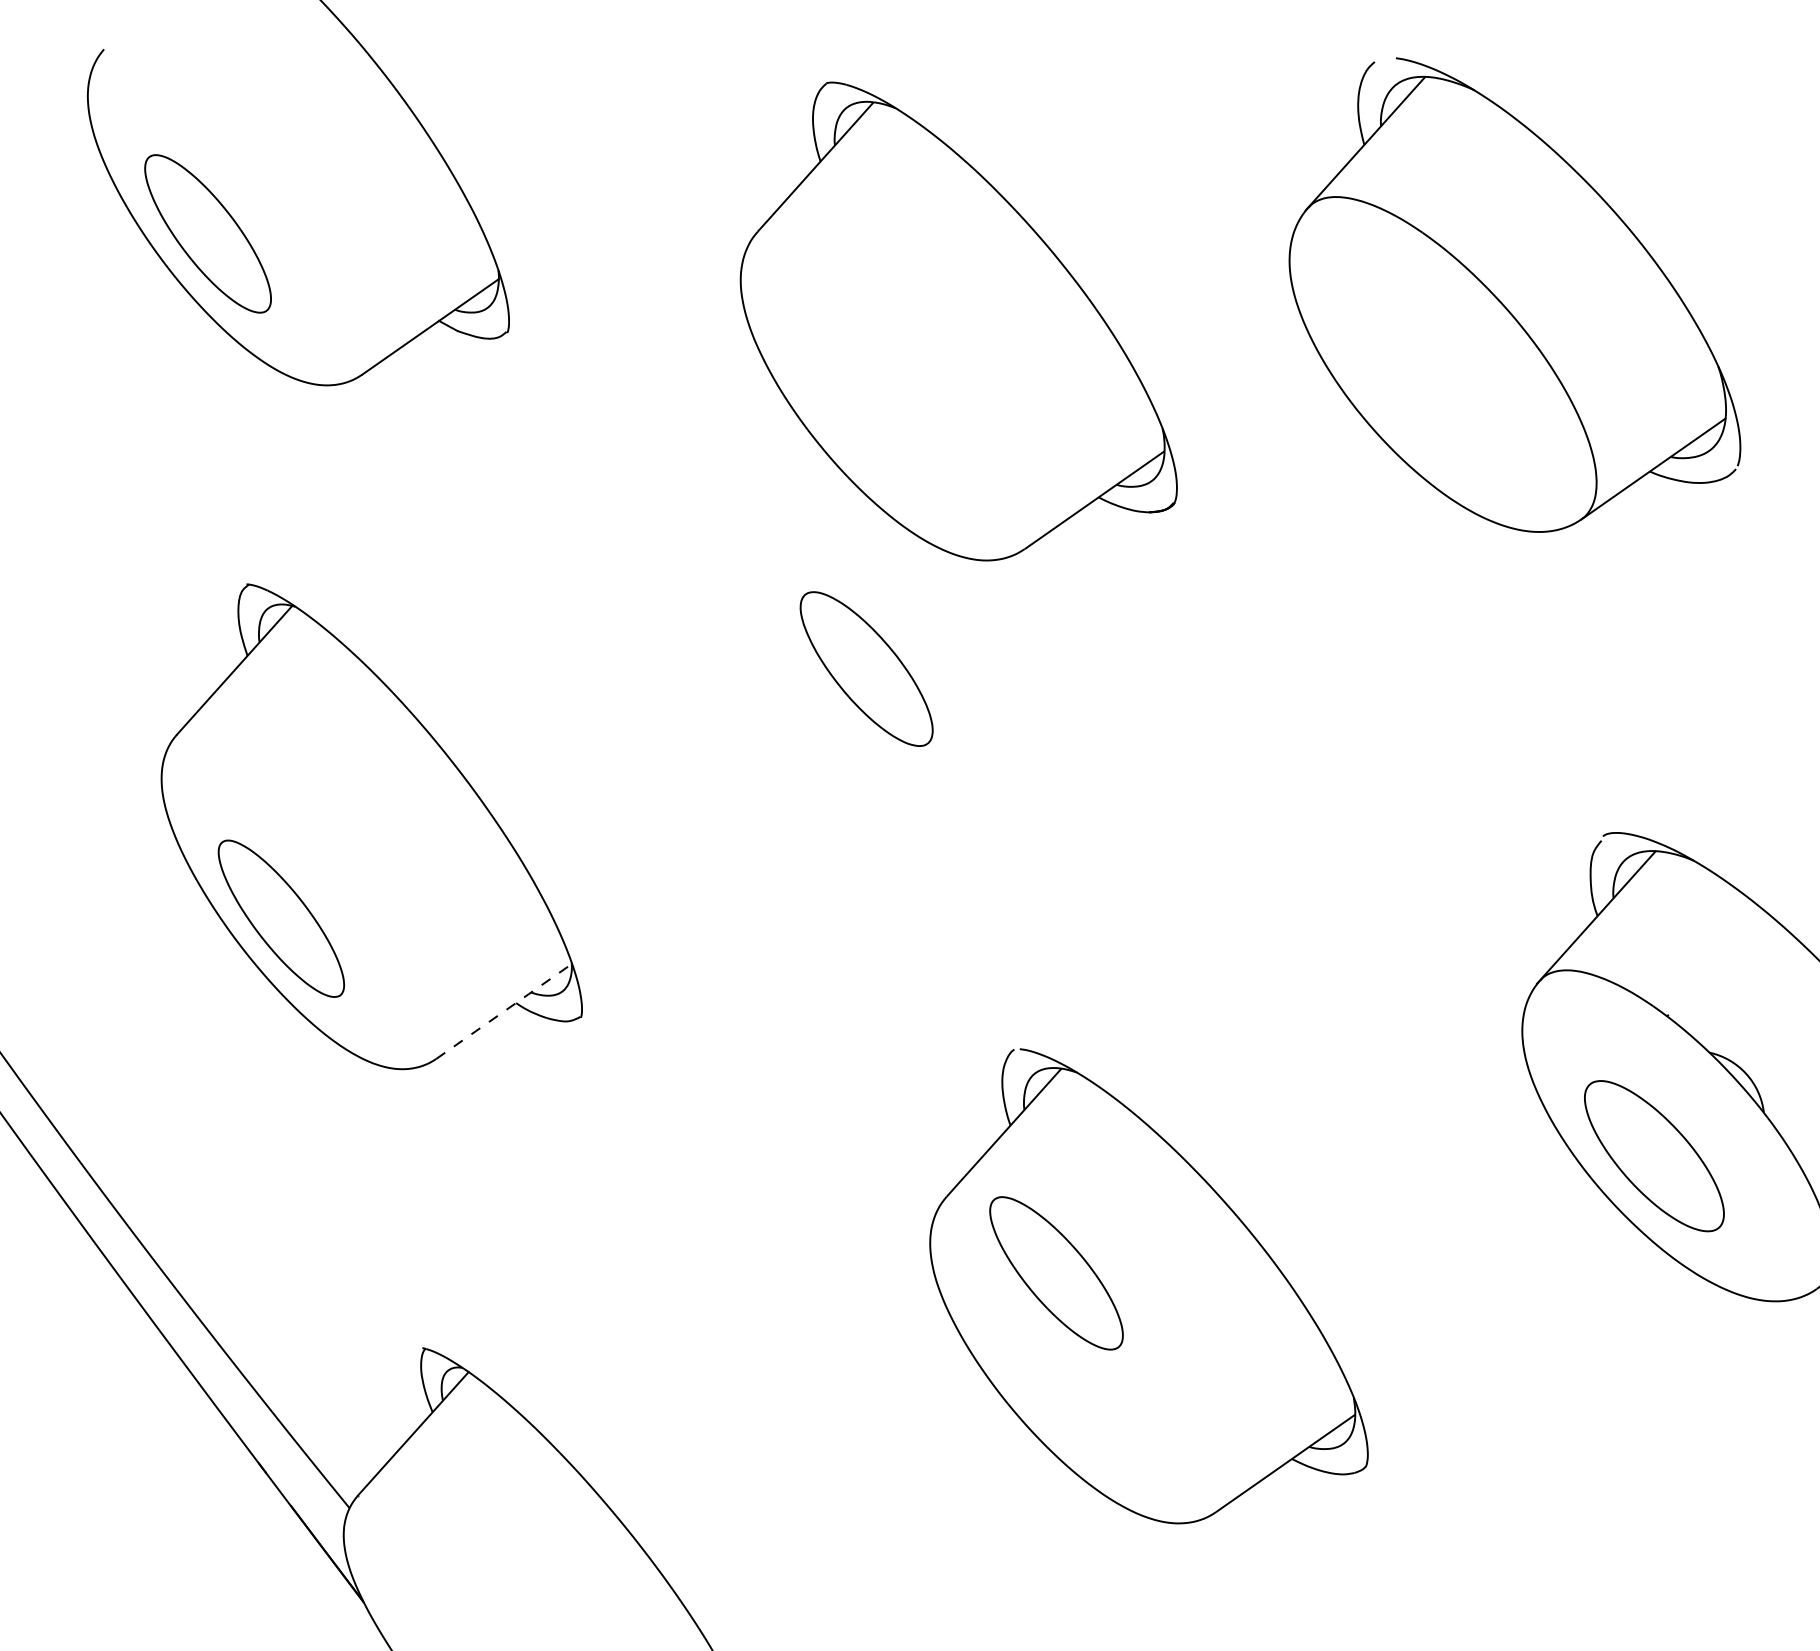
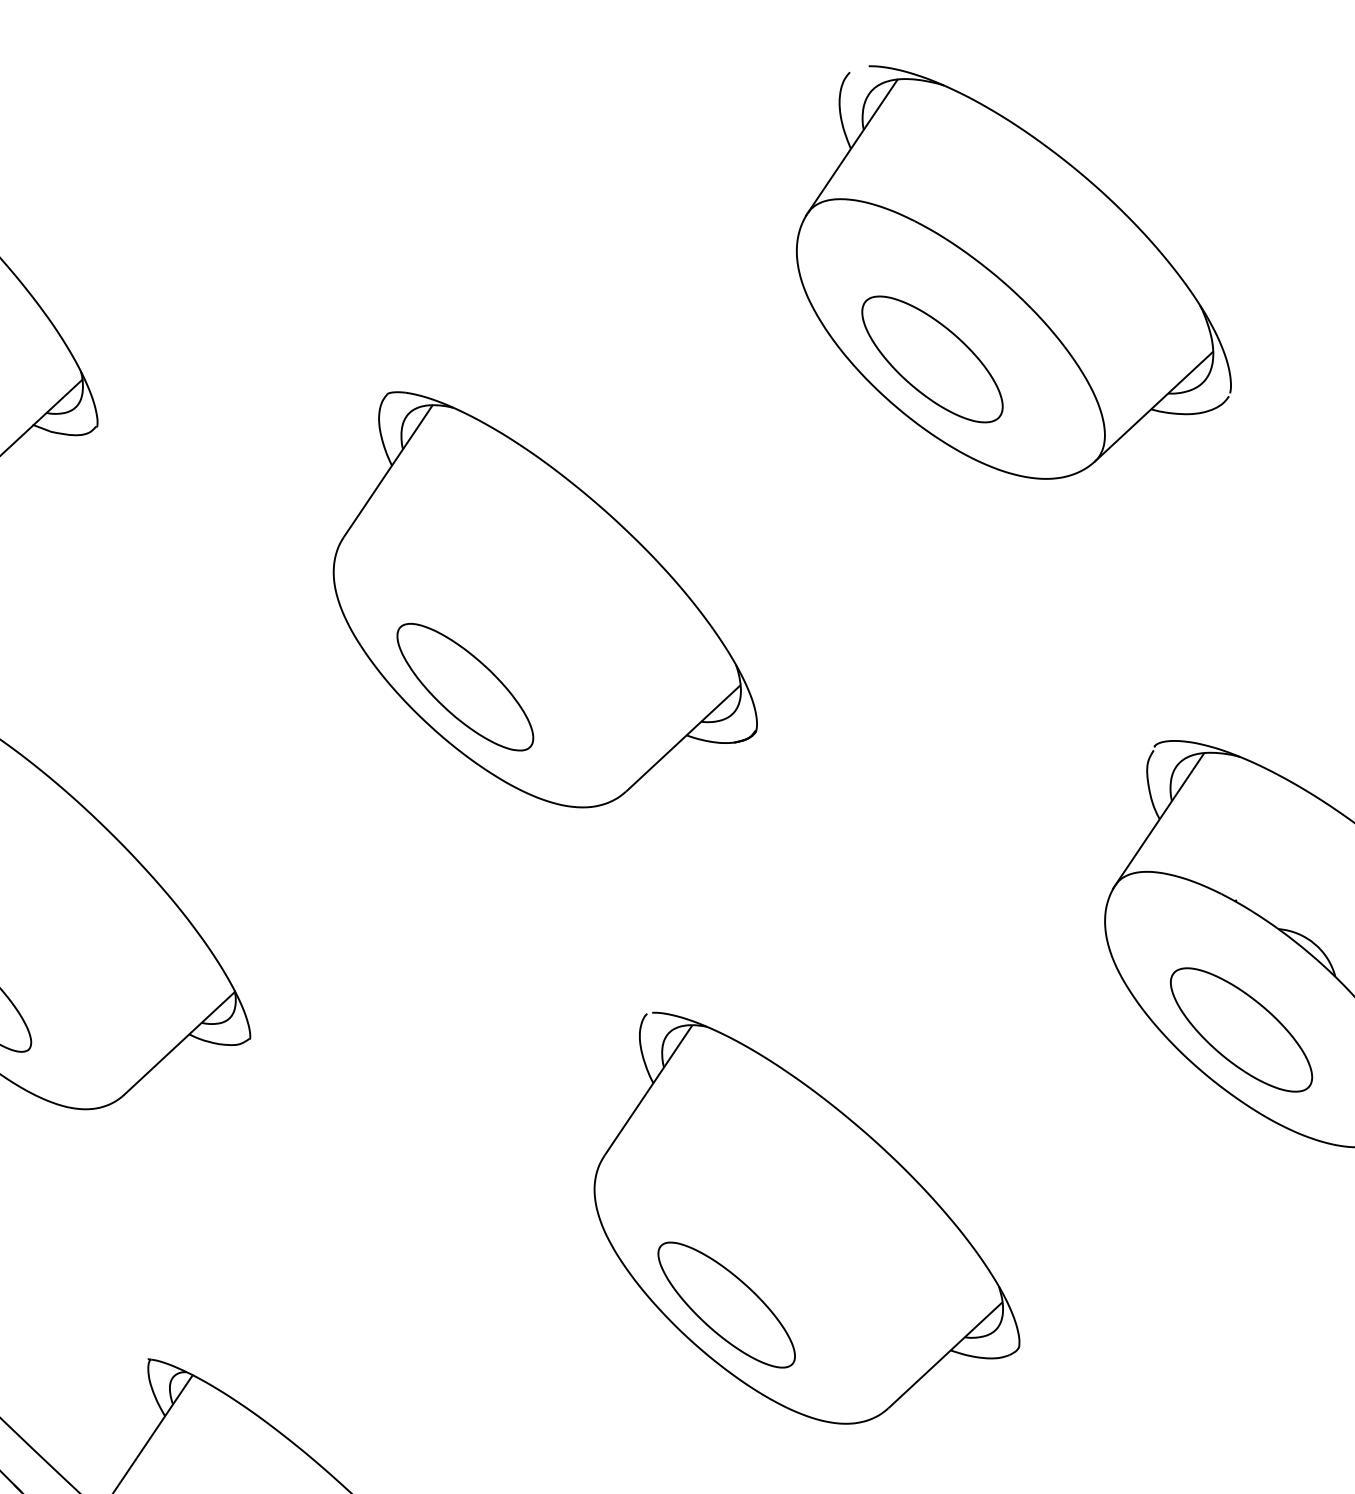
part: (958, 321) -> (537, 593), moved
part: (1420, 384) -> (932, 359), added
line: (504, 1011) -> (179, 1043), dashed -> solid
part: (1056, 1273) -> (726, 1305), moved

